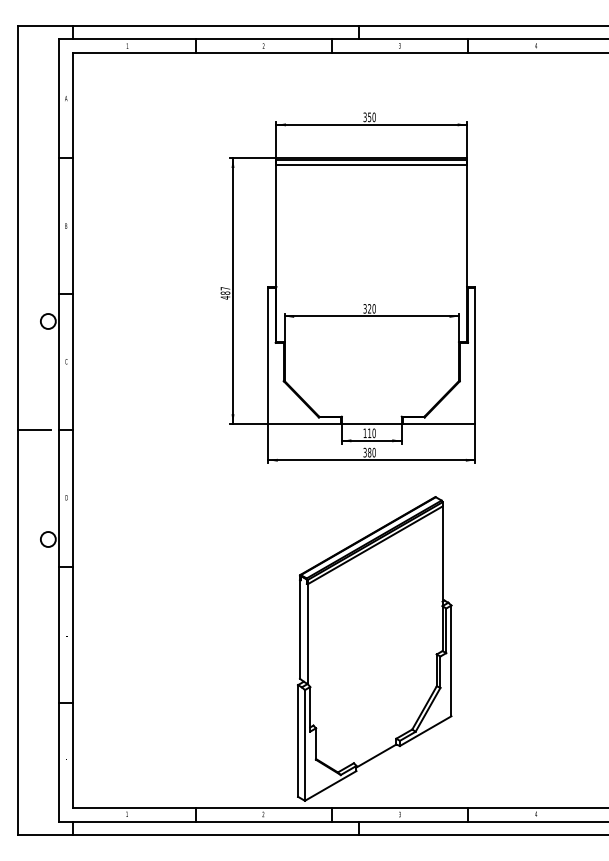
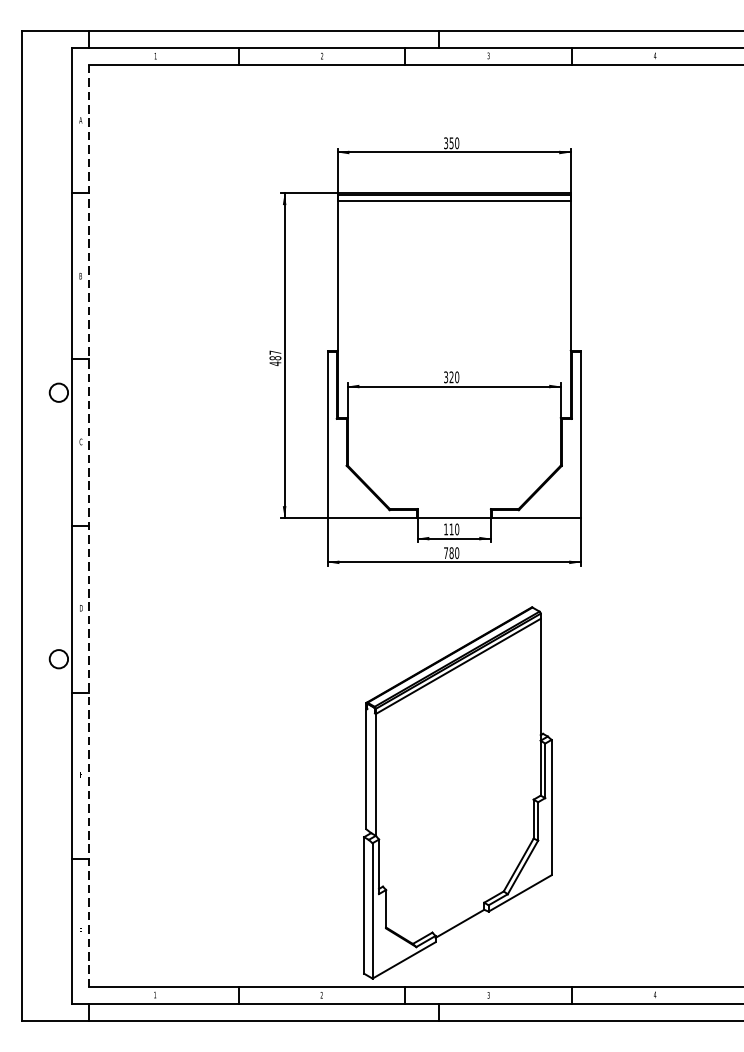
line: (34, 430) -> (42, 526), removed
line: (72, 430) -> (88, 526), solid -> dashed
text: (364, 452) -> (445, 552), 380 -> 780

